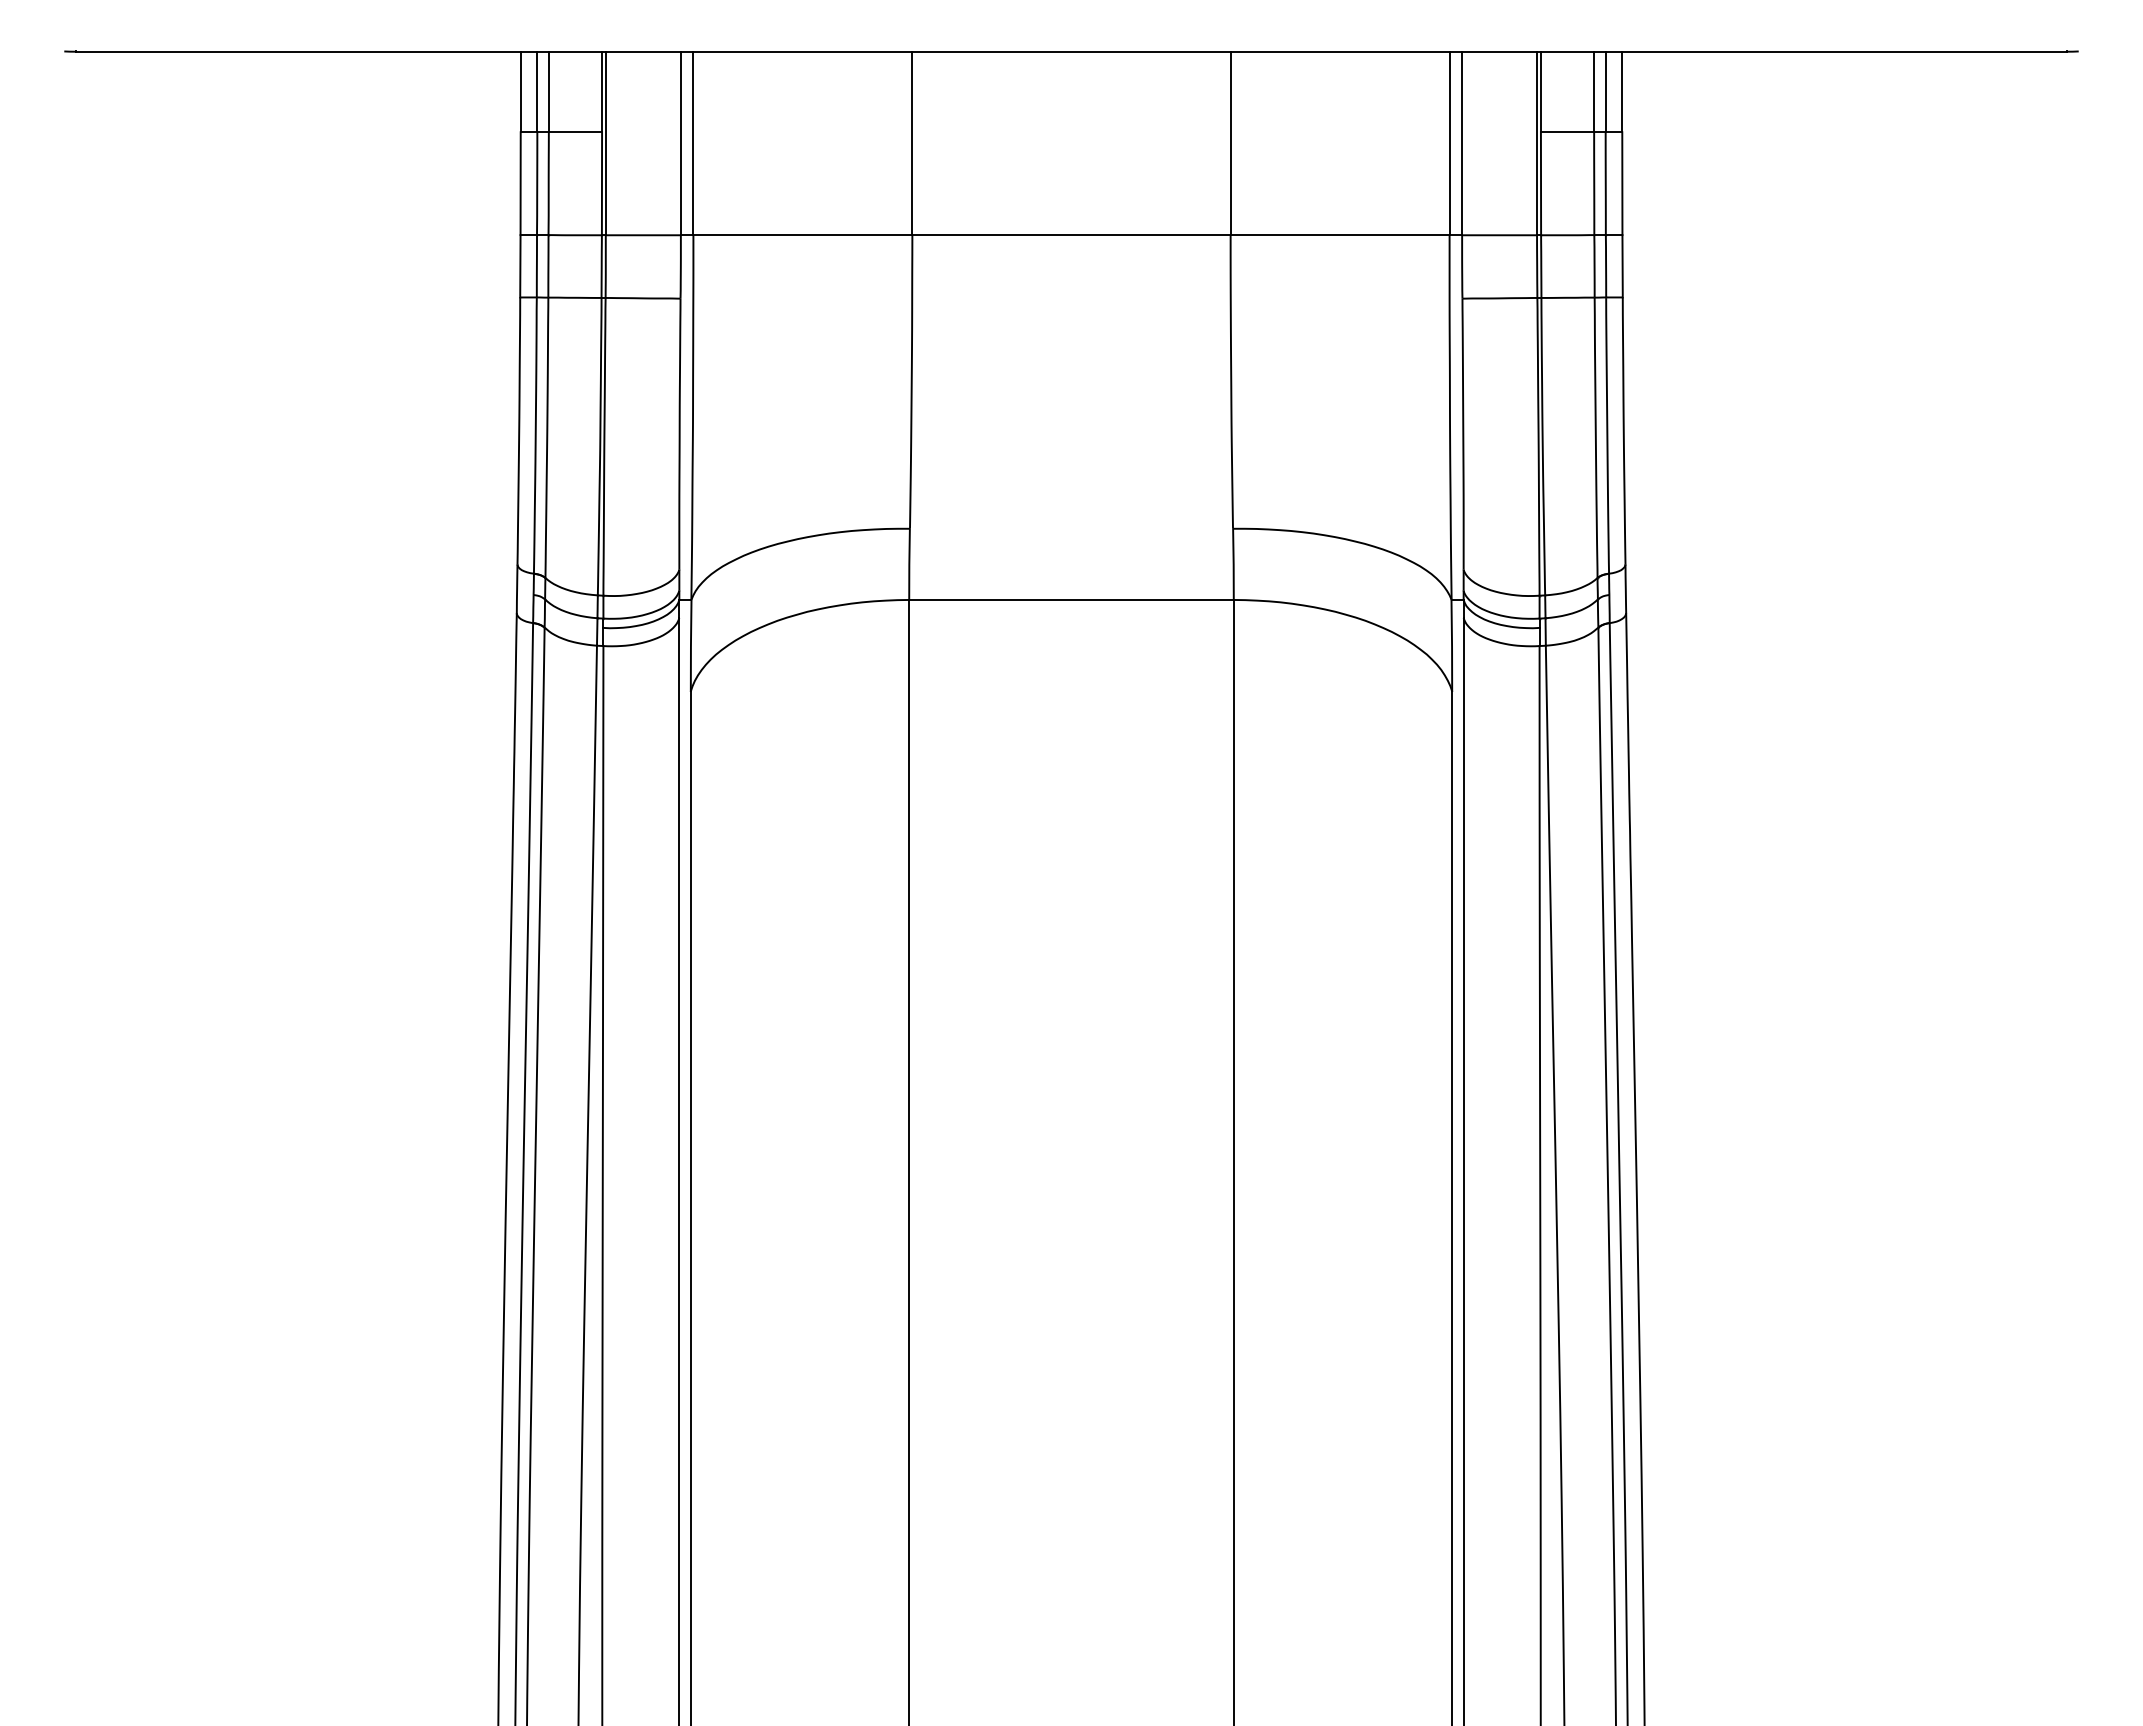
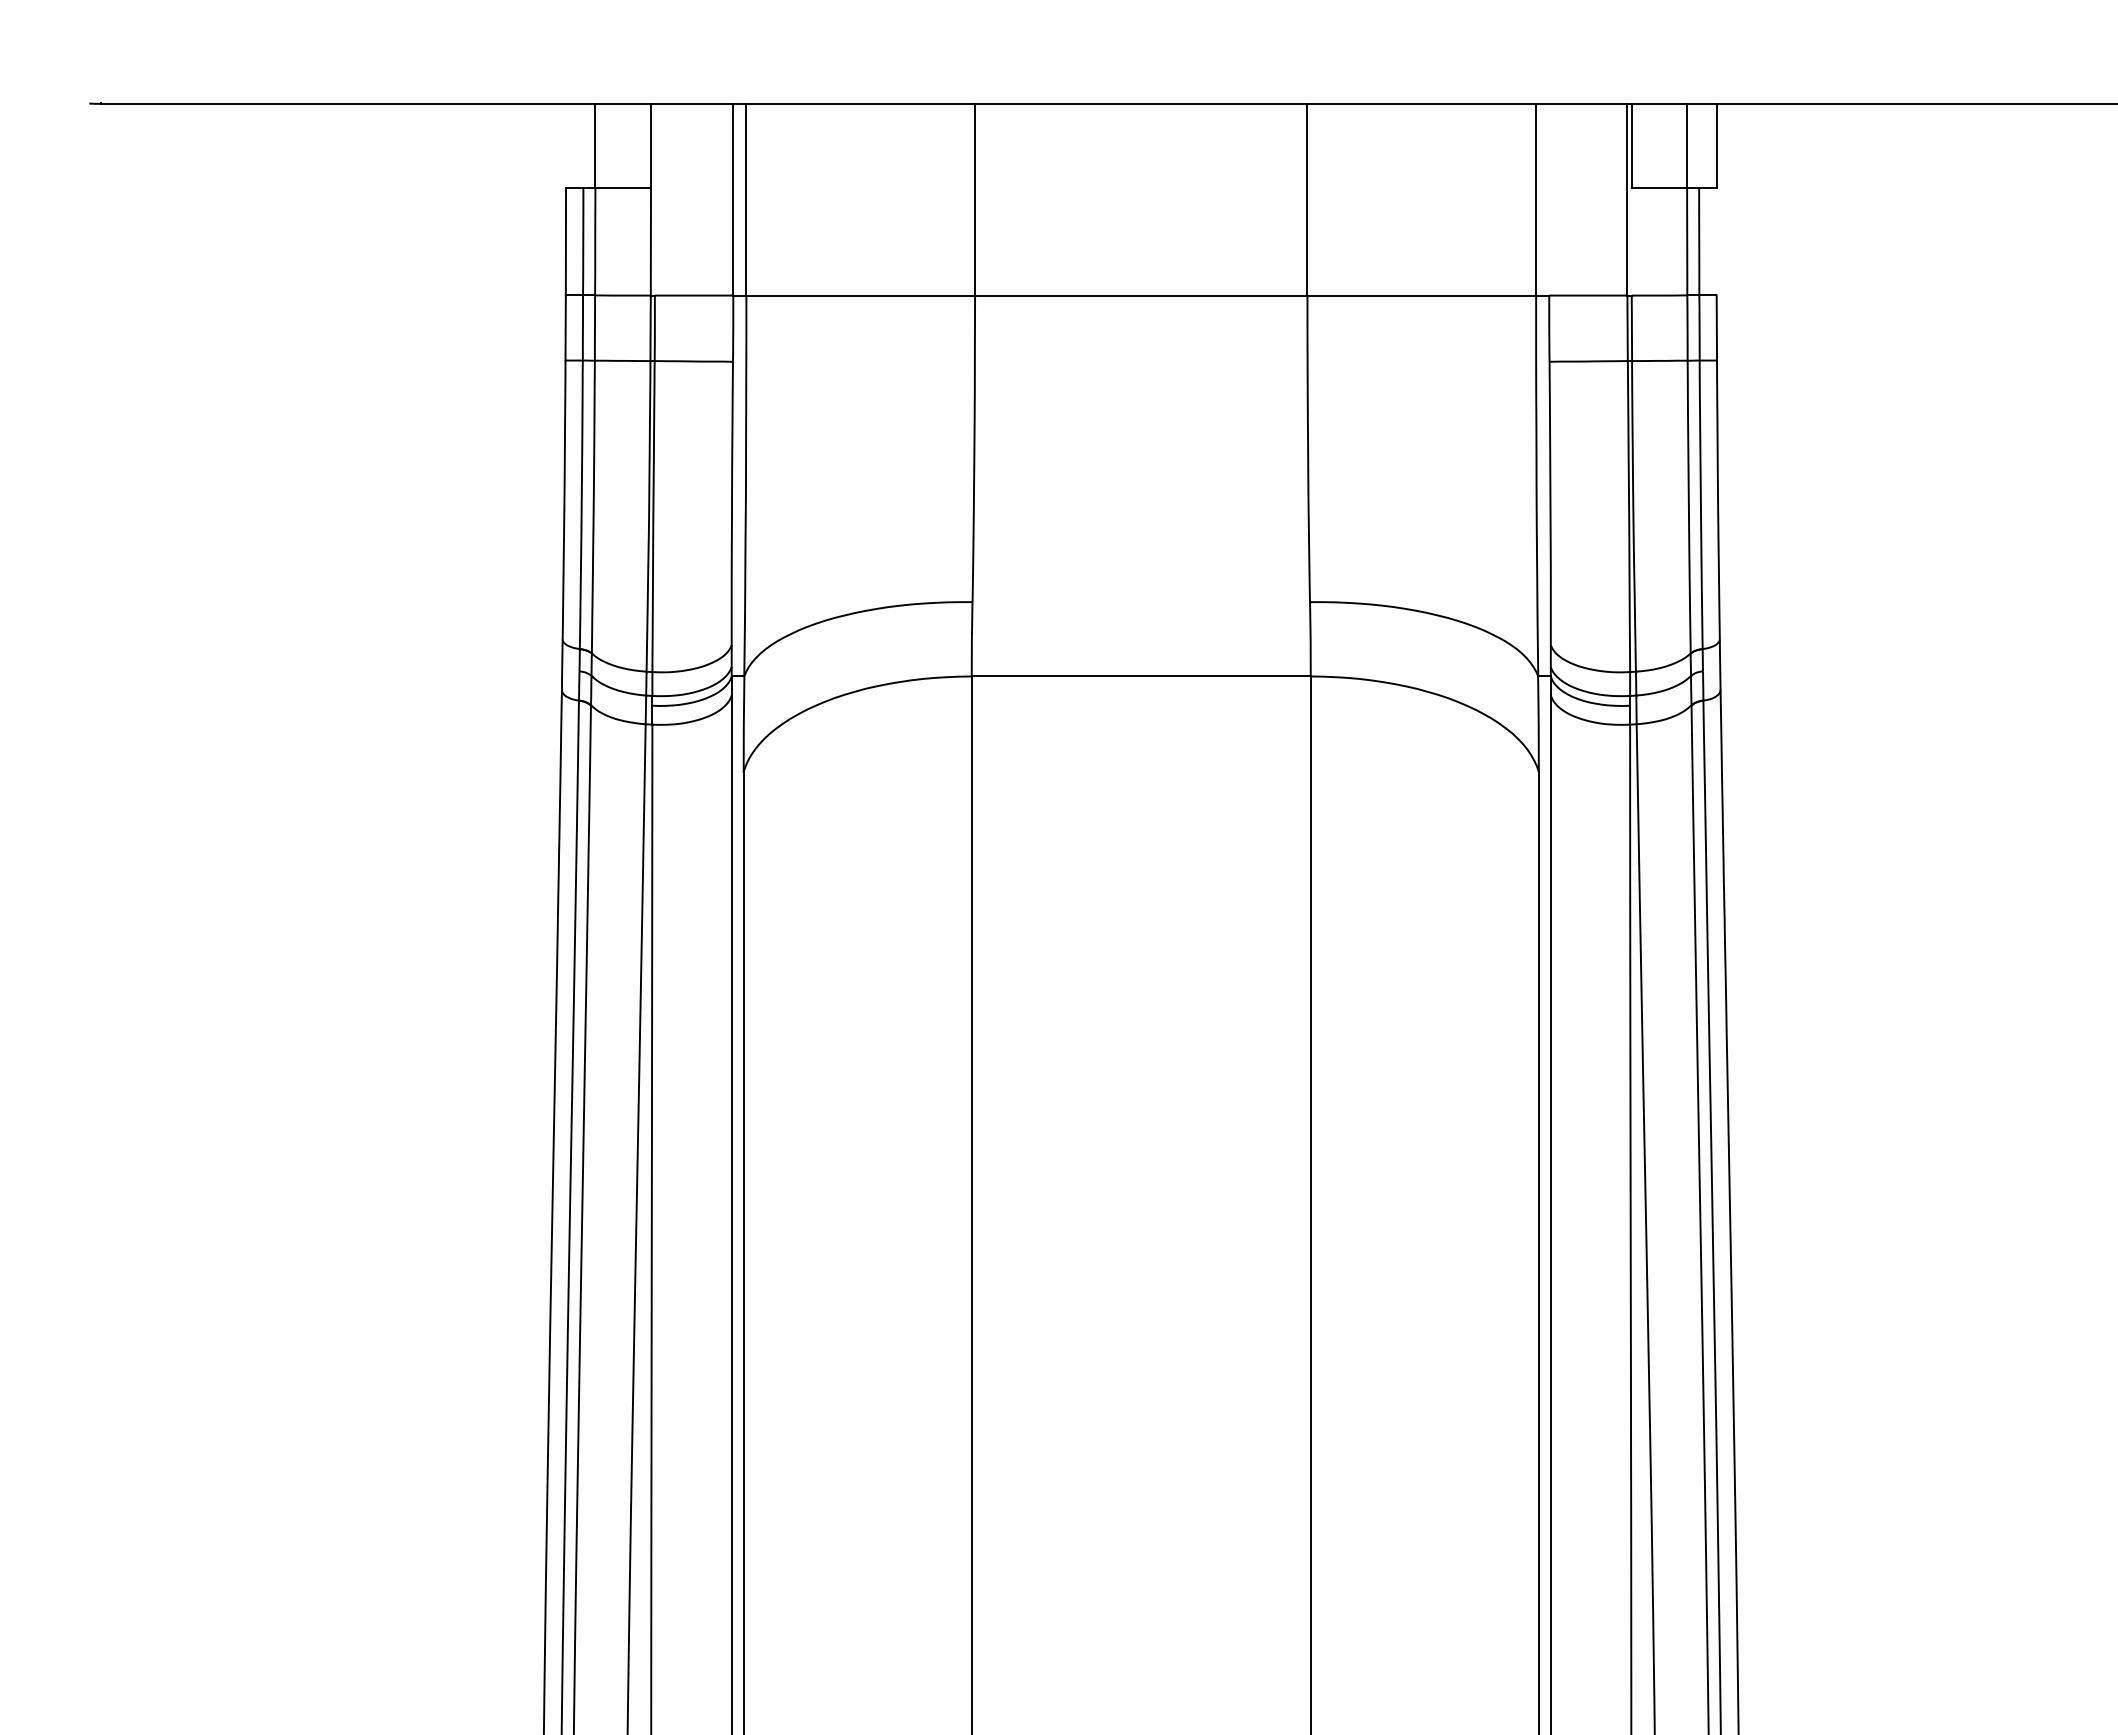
line: (520, 91) -> (565, 145), removed
line: (537, 91) -> (583, 145), removed
line: (1605, 91) -> (1698, 145), removed
line: (605, 143) -> (654, 199), removed
line: (1462, 143) -> (1549, 199), removed
line: (1540, 183) -> (1631, 241), removed
line: (1622, 183) -> (1716, 241), removed

